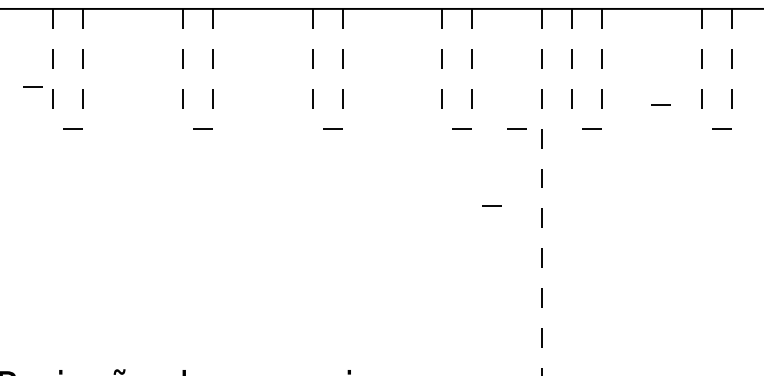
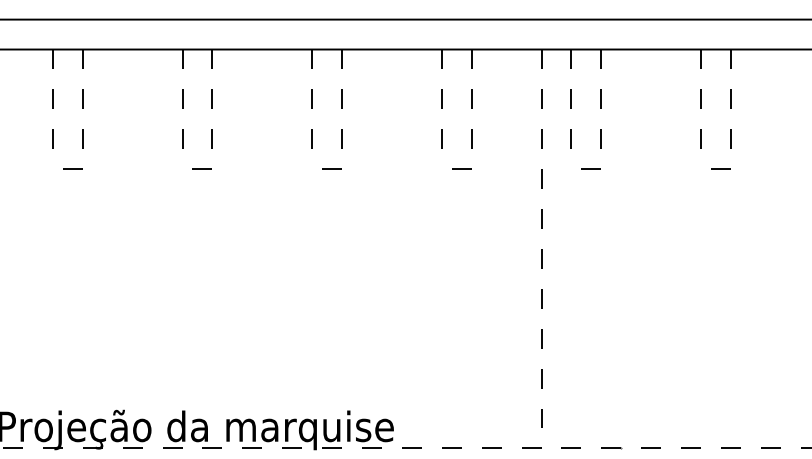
line: (33, 85) -> (32, 126), removed
line: (660, 103) -> (659, 144), removed
line: (516, 127) -> (515, 168), removed
line: (492, 204) -> (491, 245), removed

